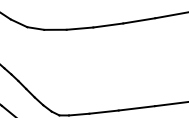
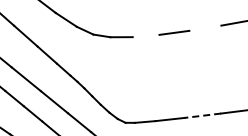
line: (139, 20) -> (205, 27), removed
line: (79, 28) -> (145, 35), removed
line: (136, 108) -> (202, 115), solid -> dashed

